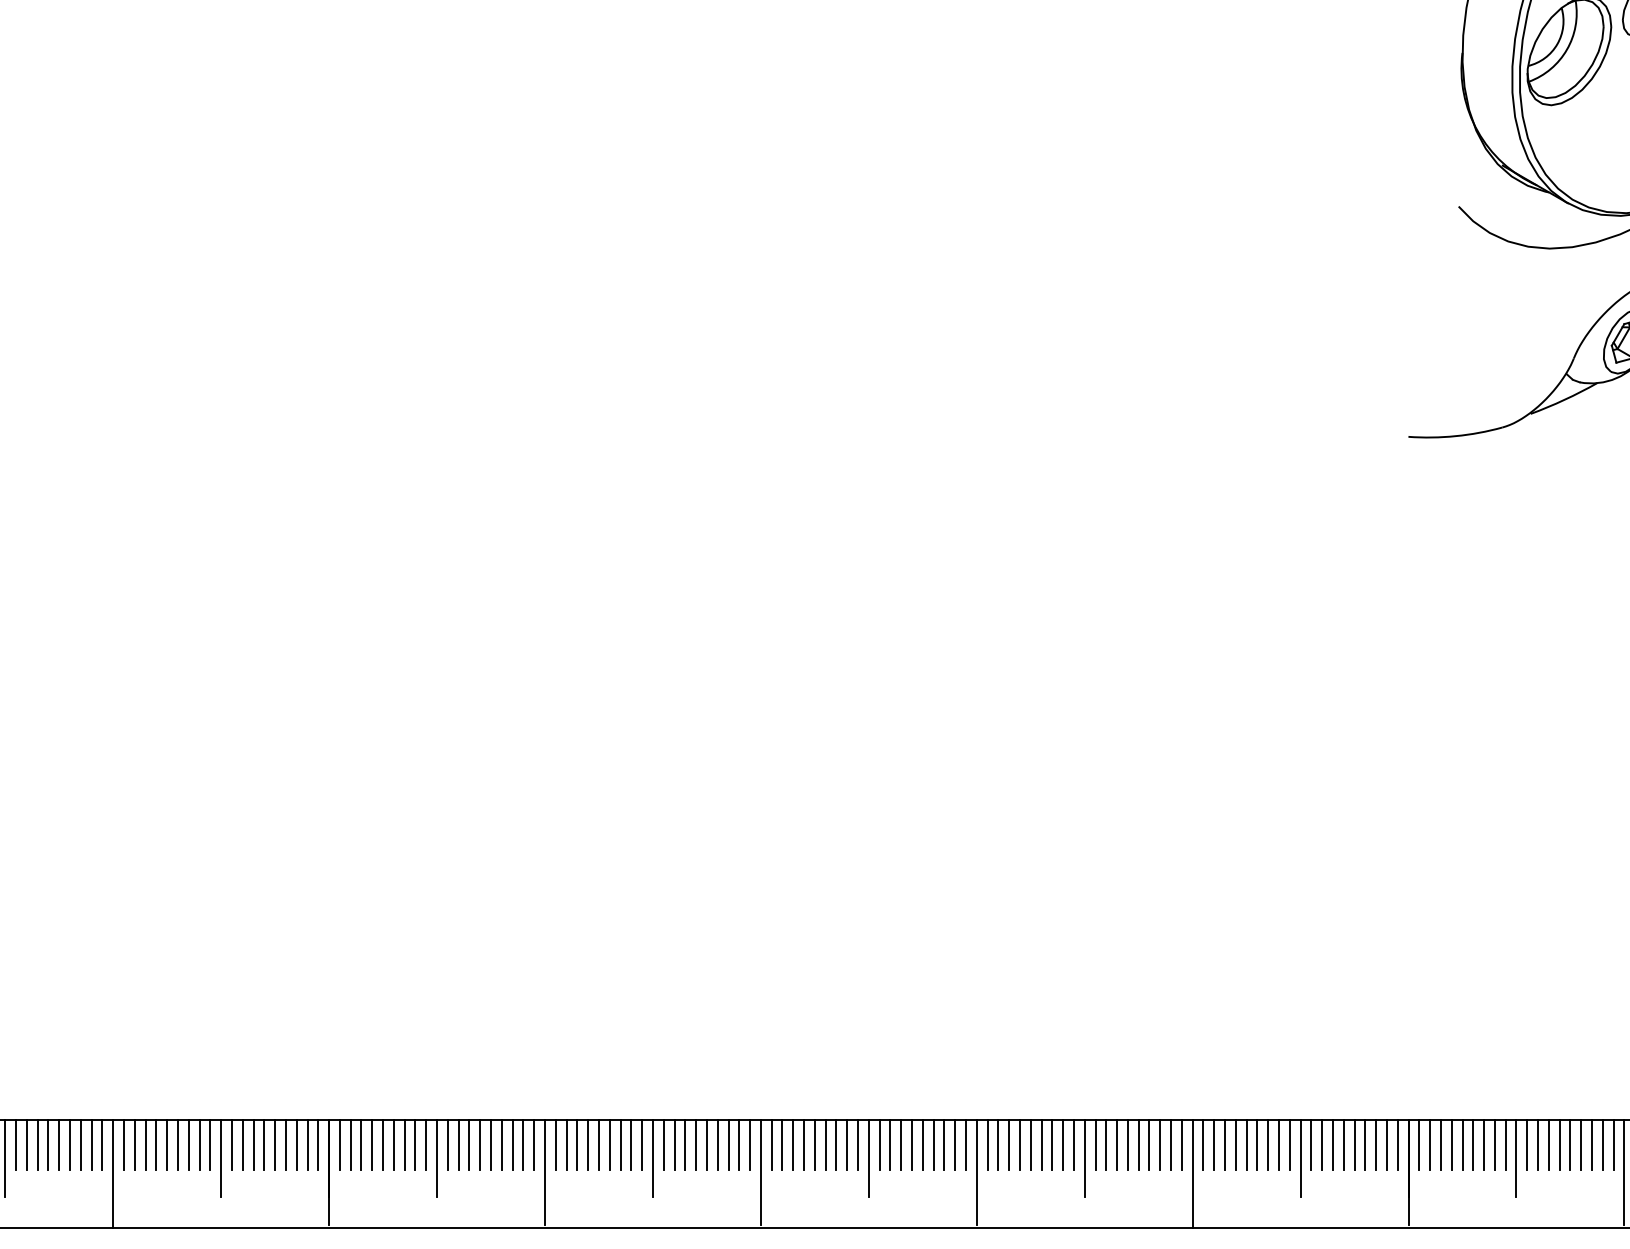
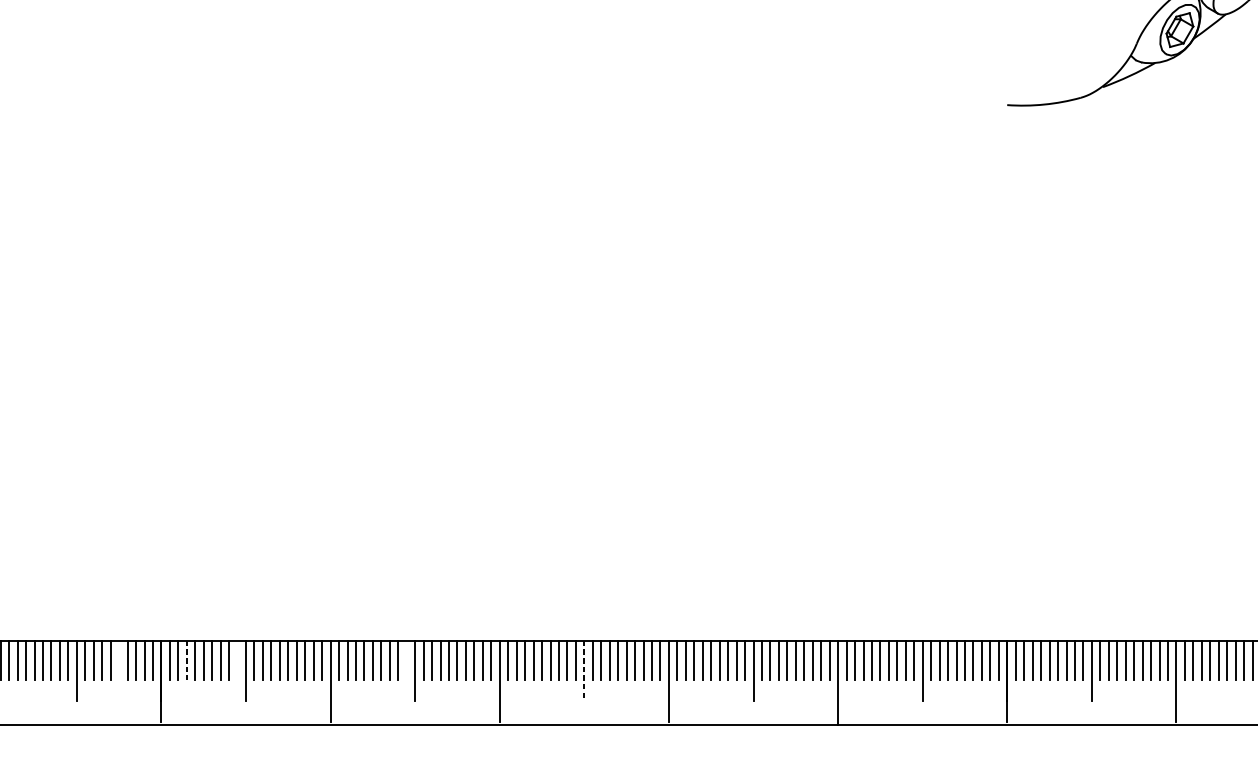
line: (275, 1145) -> (119, 660), removed
line: (361, 1145) -> (186, 660), solid -> dashed
line: (426, 1145) -> (237, 660), removed
line: (642, 1145) -> (407, 660), removed
line: (868, 1159) -> (584, 671), solid -> dashed

